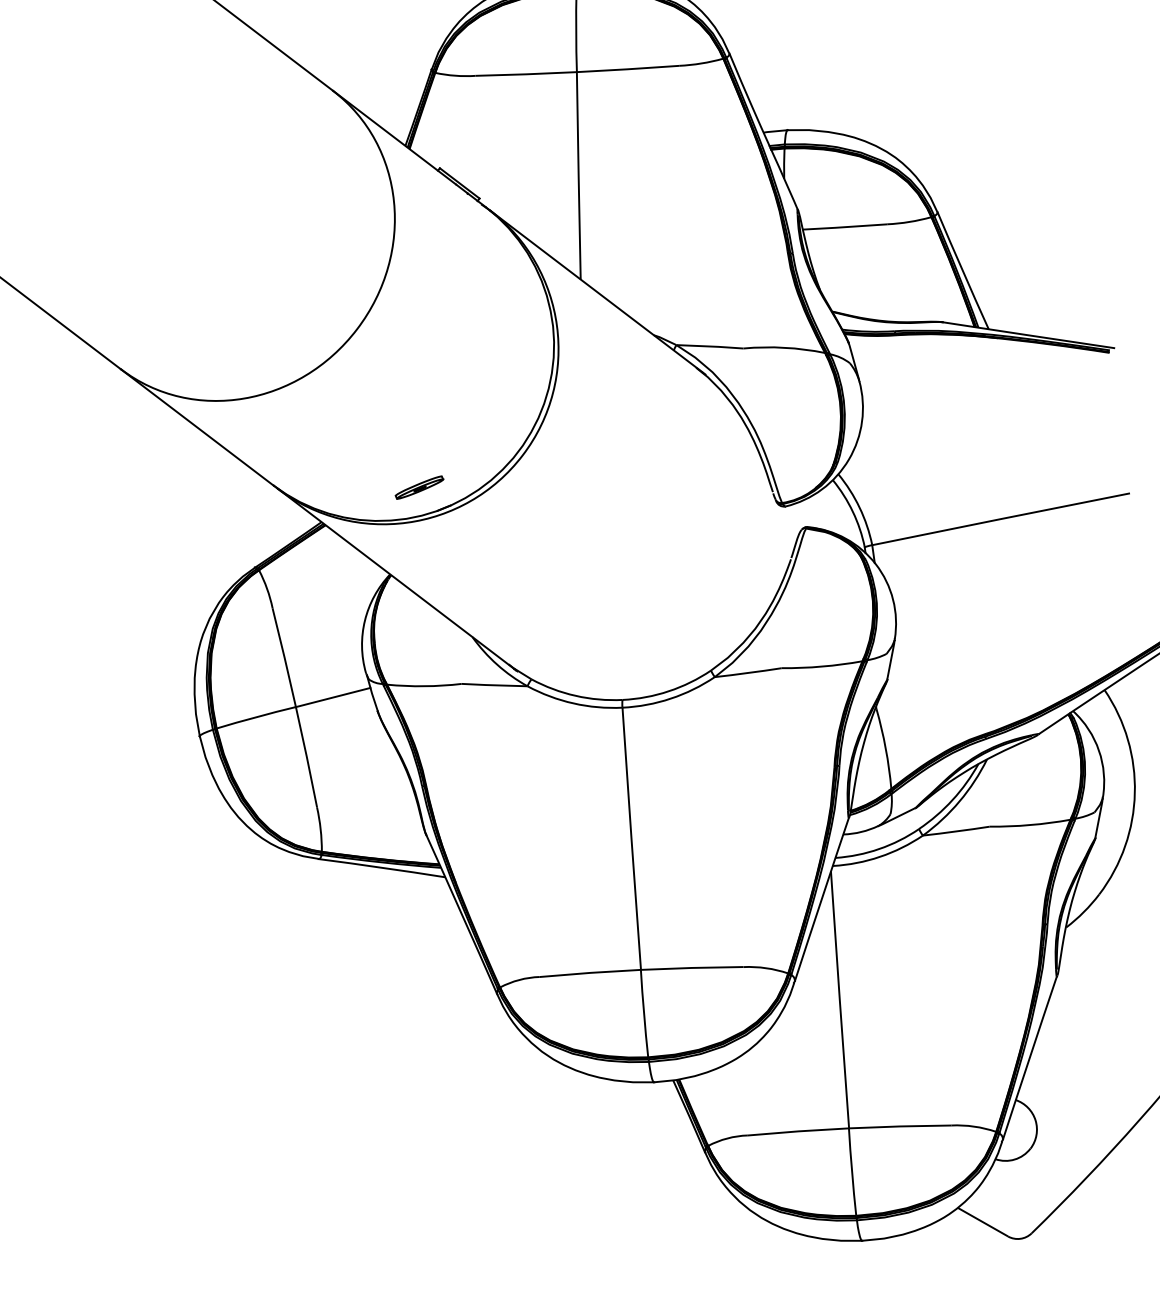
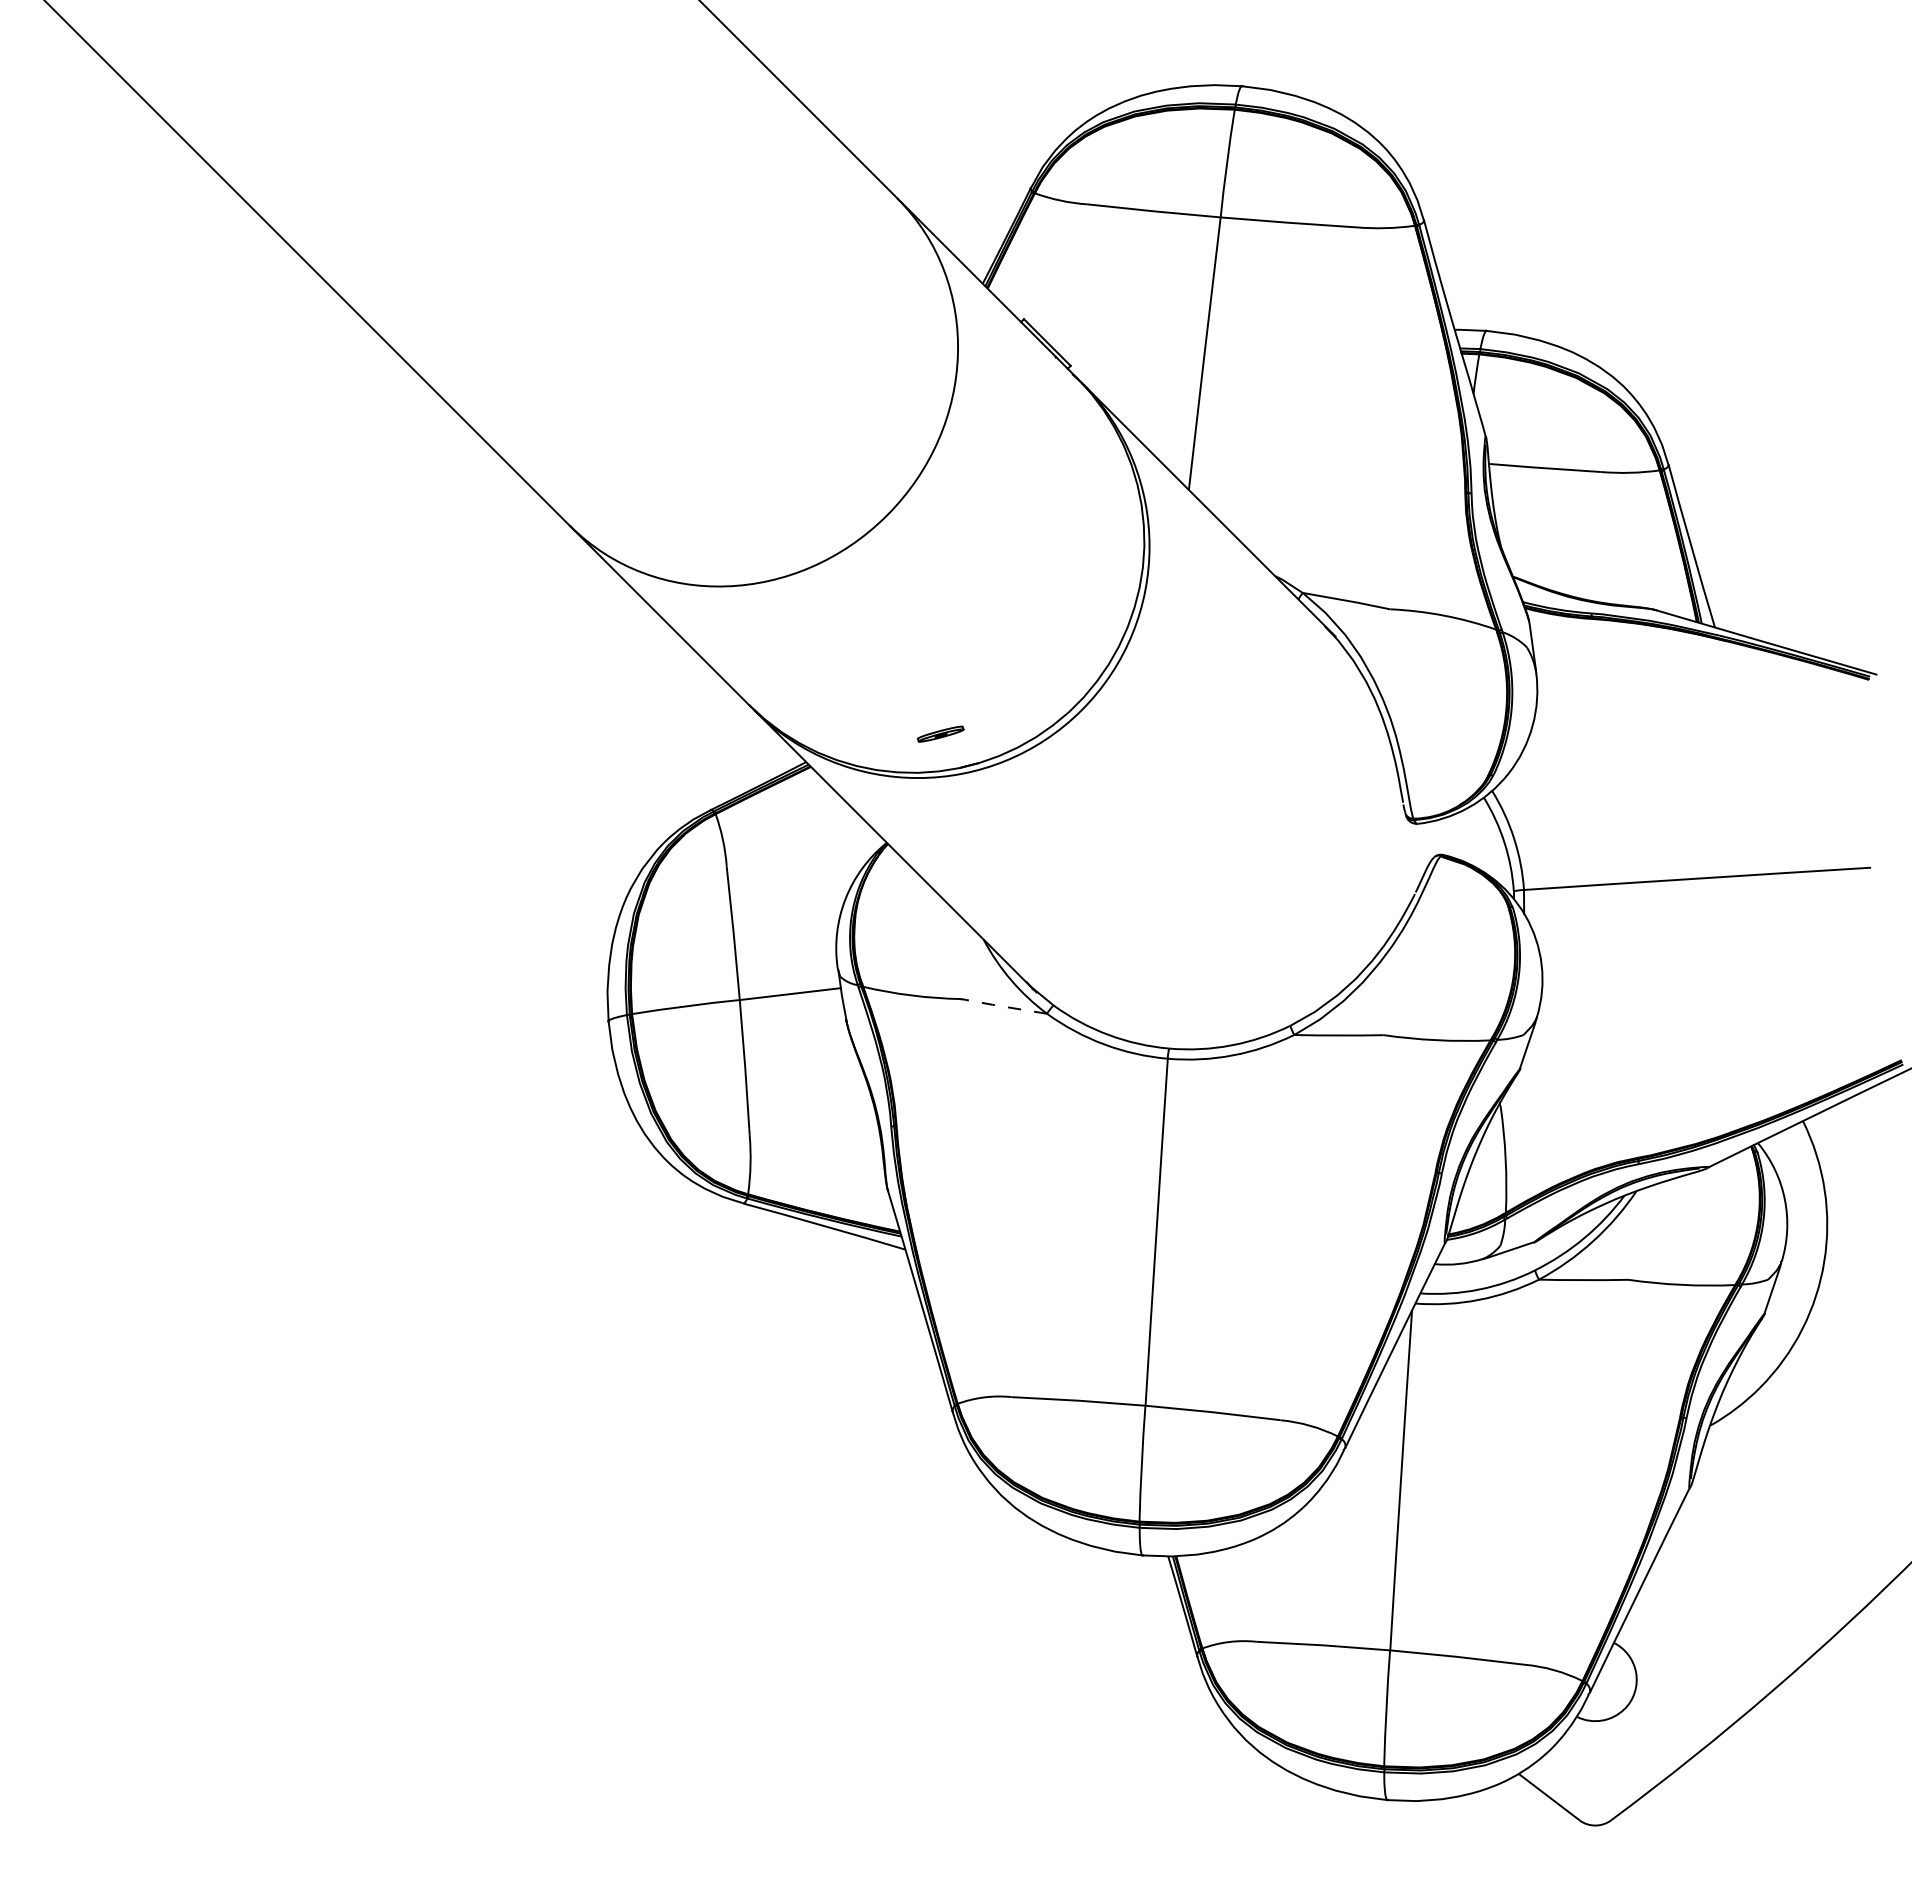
part: (419, 487) -> (940, 733), size x0.7
line: (493, 685) -> (1002, 1006), solid -> dashed

